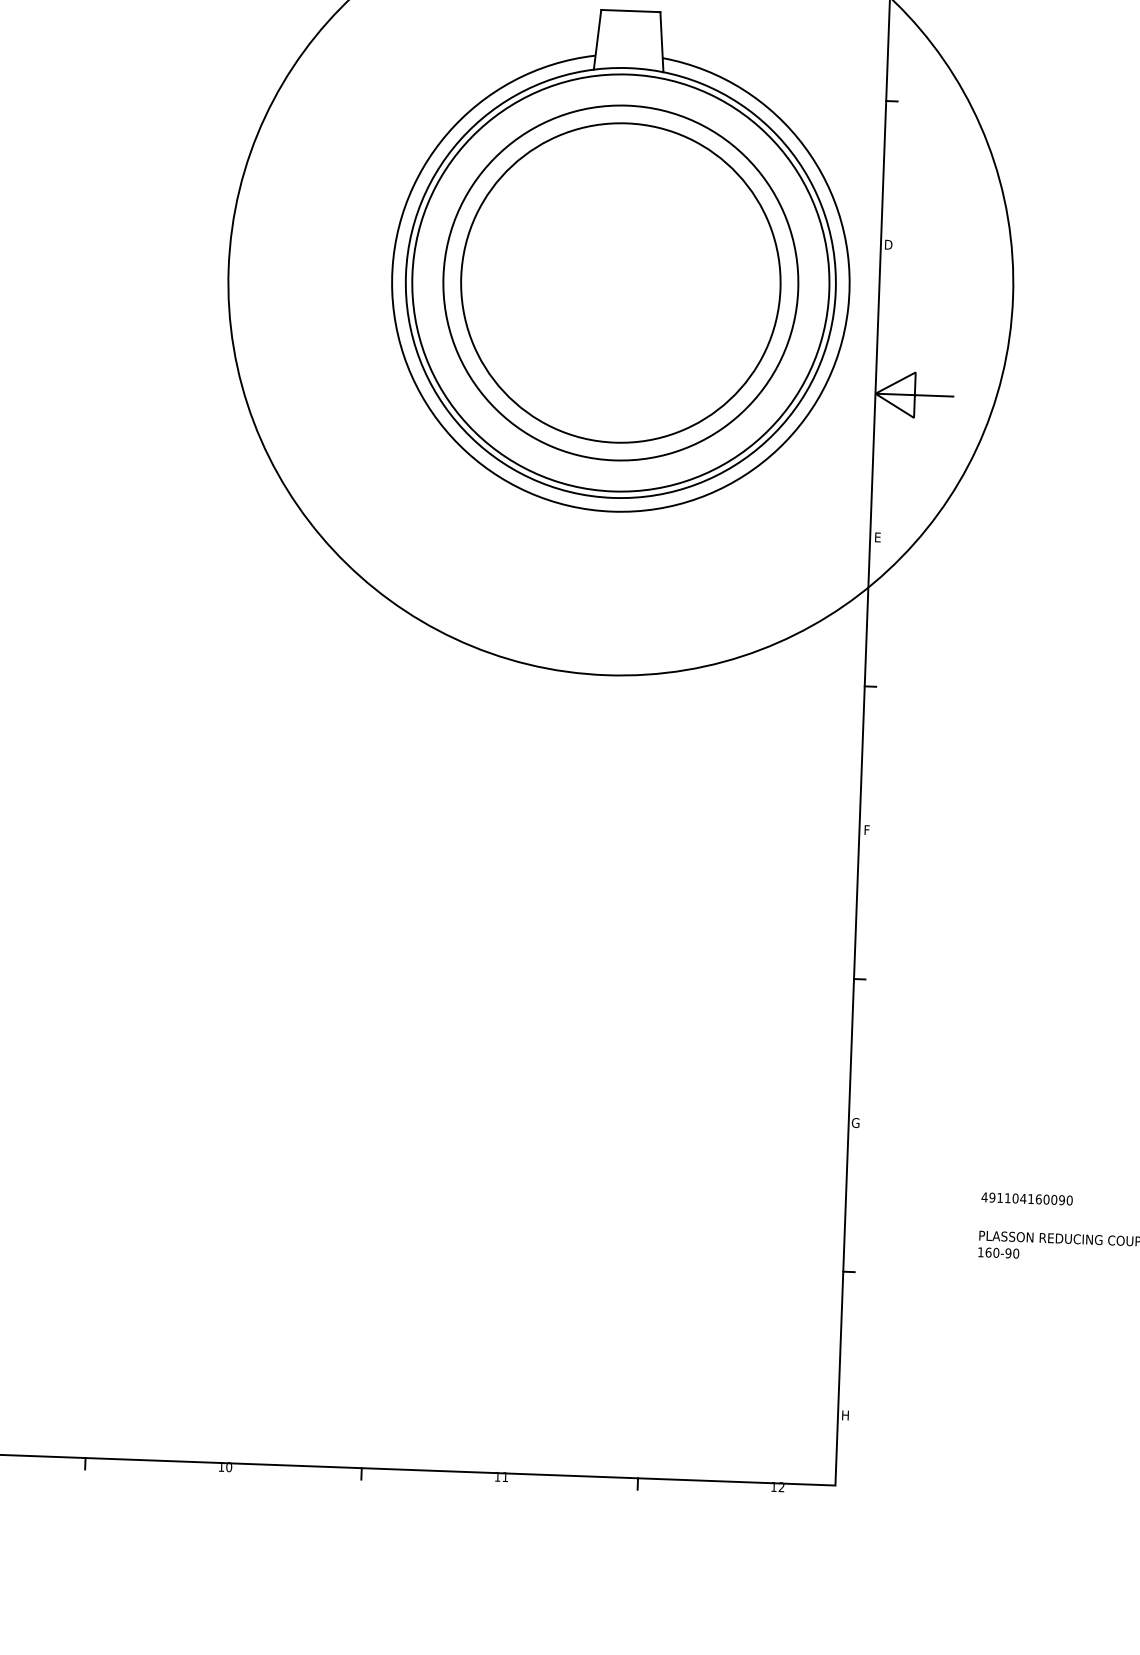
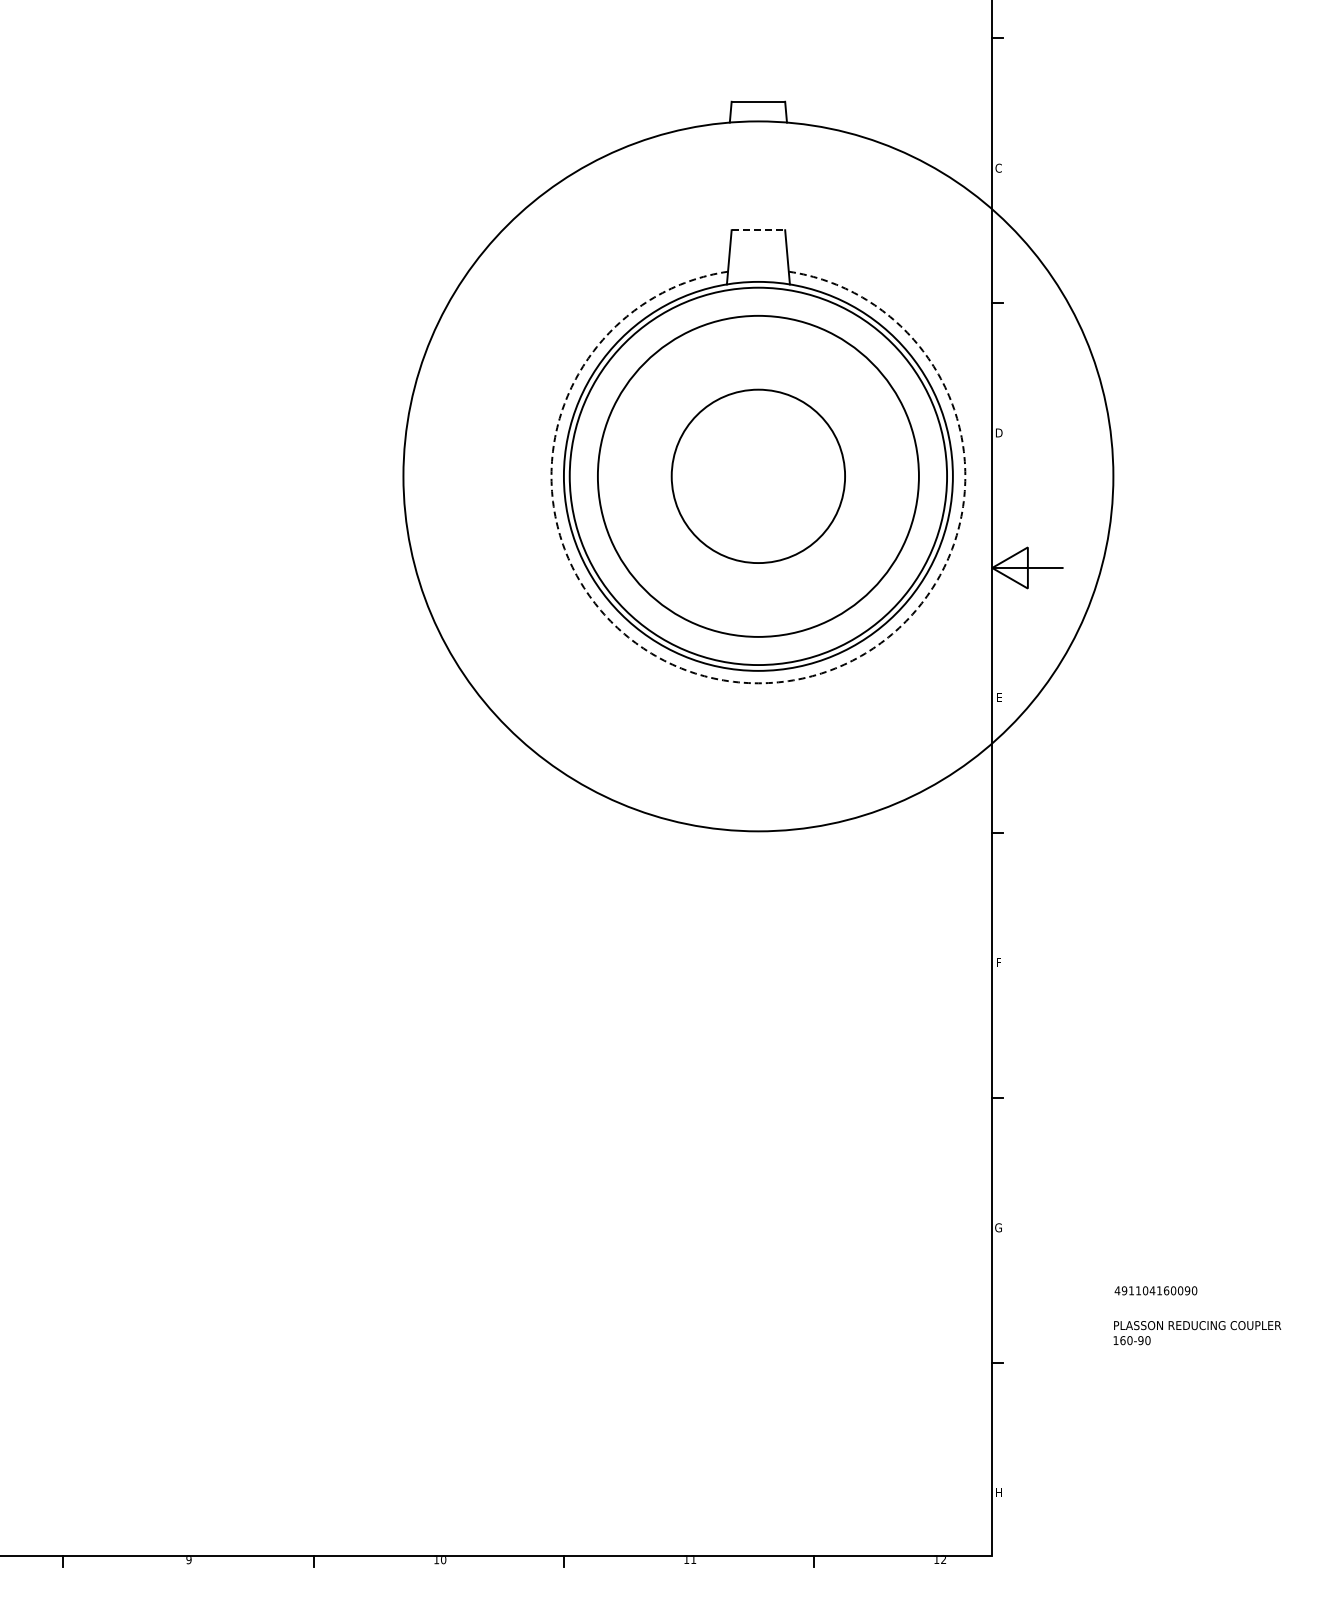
line: (630, 11) -> (758, 230), solid -> dashed
circle: (619, 282) -> (757, 475), size x0.6
arc: (612, 511) -> (758, 683), solid -> dashed

